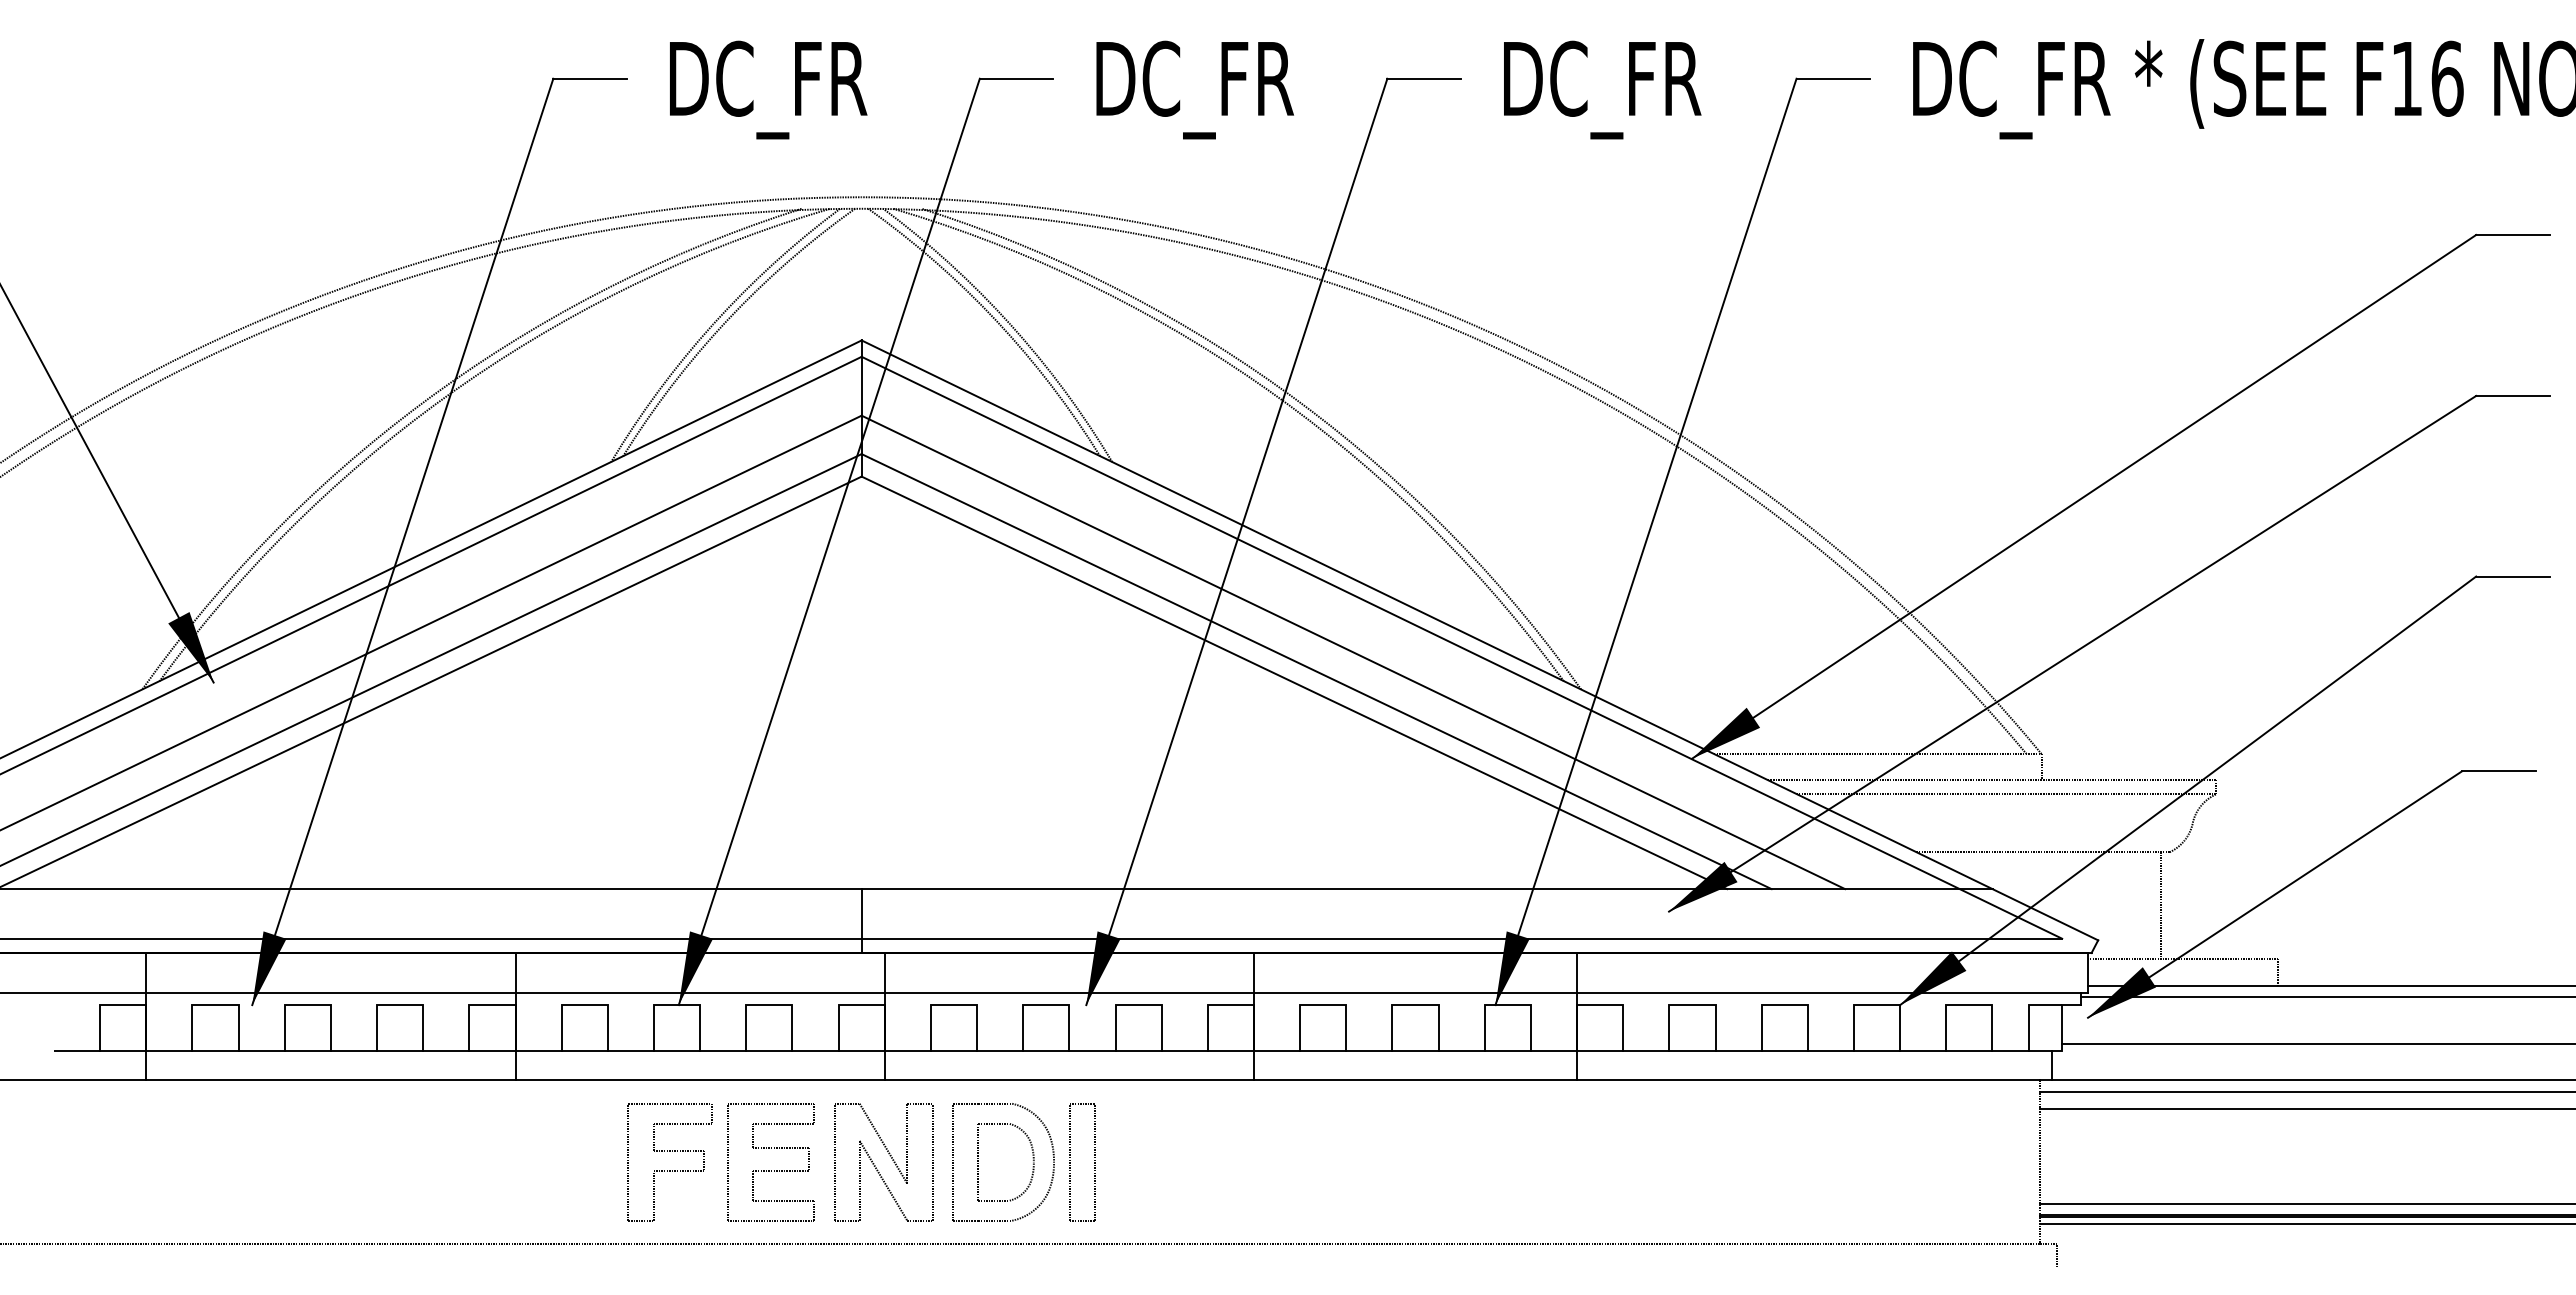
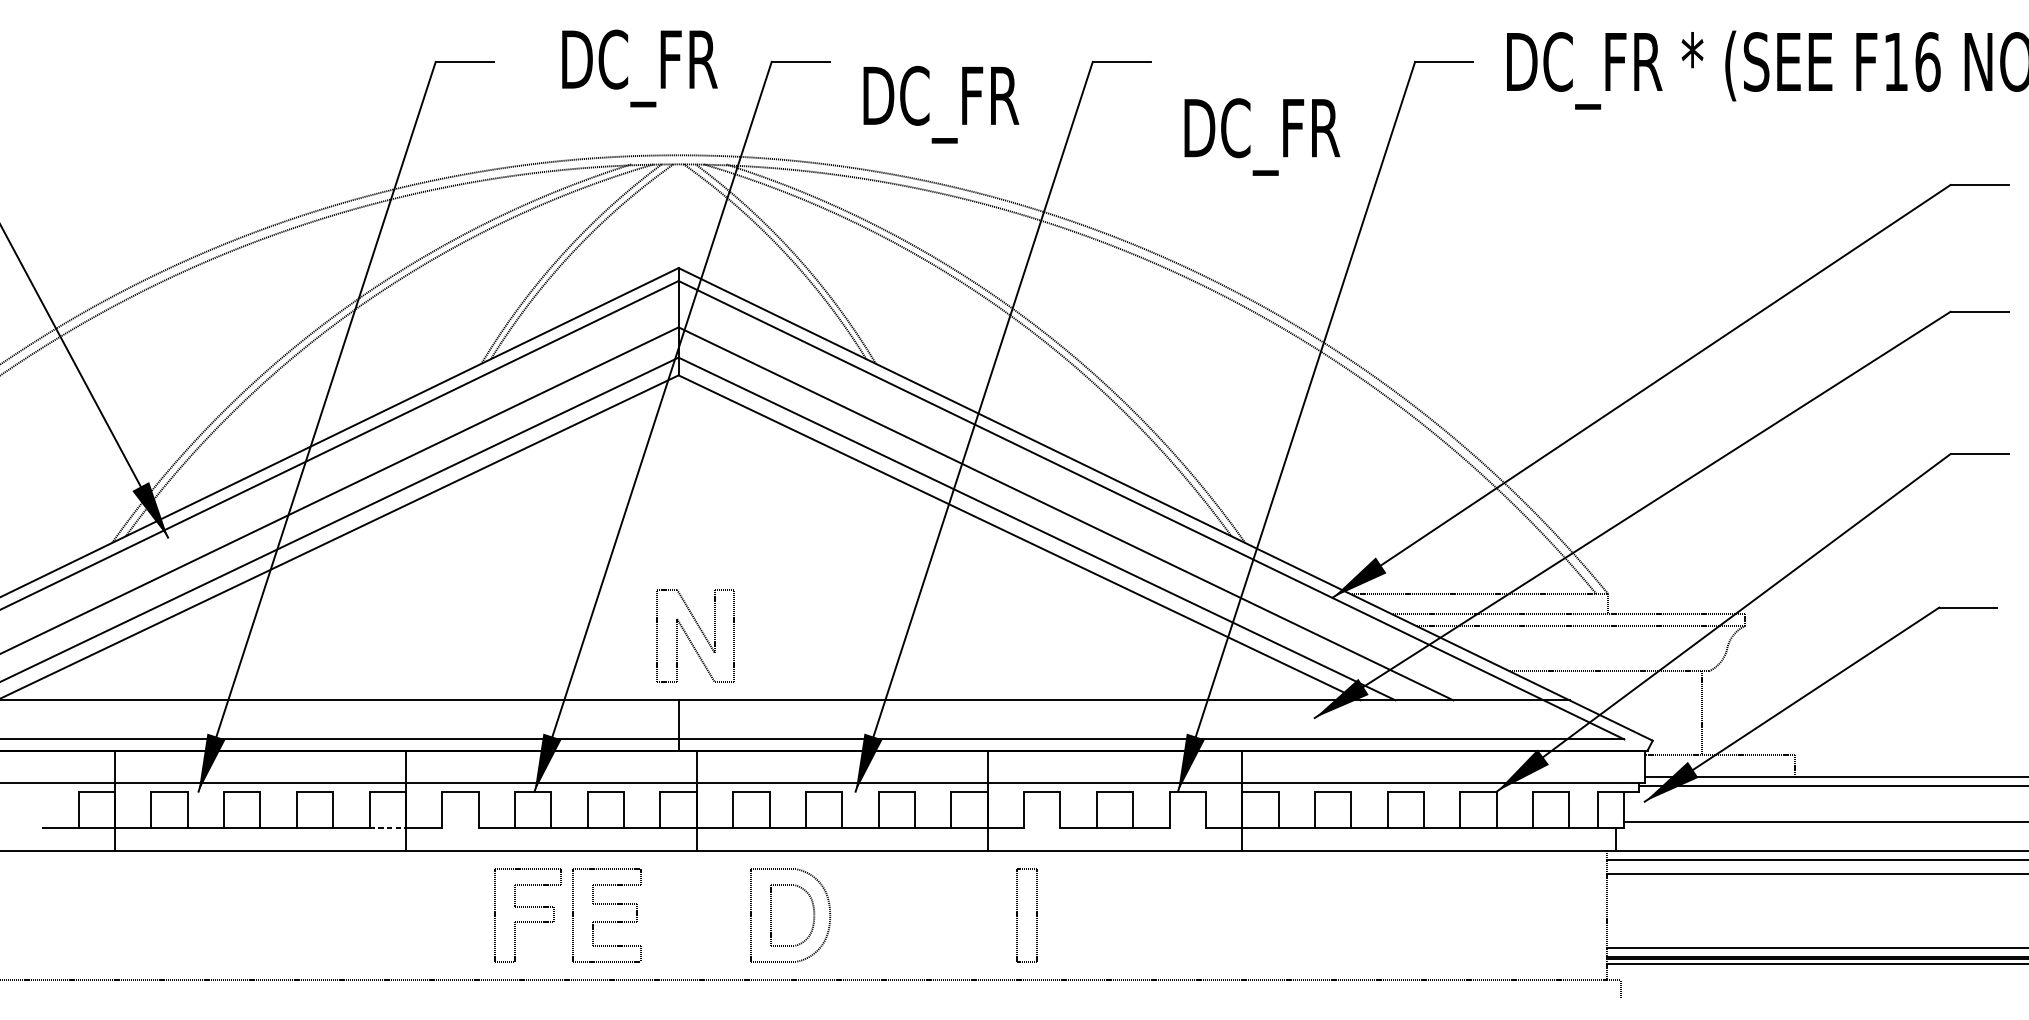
text: (768, 89) -> (639, 68), moved
text: (1194, 89) -> (940, 104), moved
text: (1602, 89) -> (1262, 136), moved
line: (492, 1051) -> (387, 828), solid -> dashed
line: (584, 1051) -> (460, 828), removed
line: (1323, 1051) -> (1042, 828), removed
line: (1507, 1051) -> (1187, 828), removed
part: (1070, 1162) -> (1018, 915), moved
part: (875, 1165) -> (689, 638), moved

